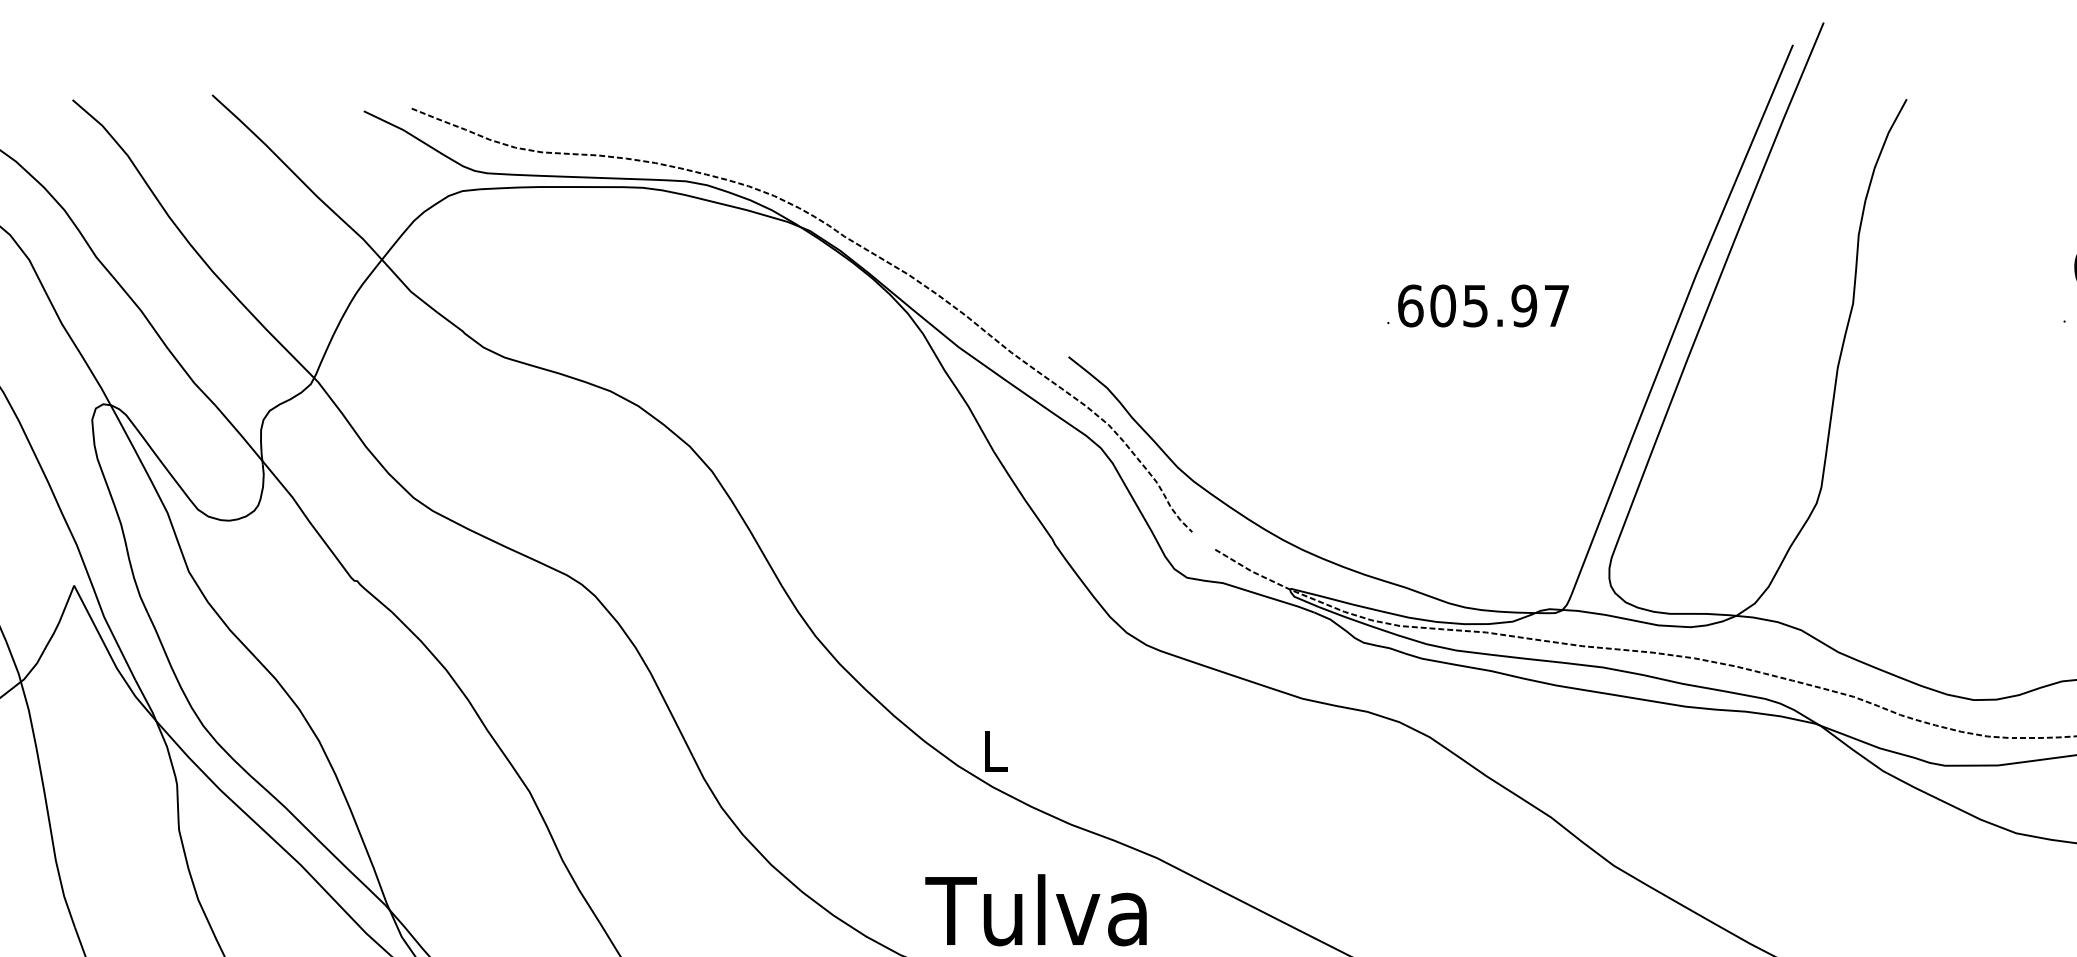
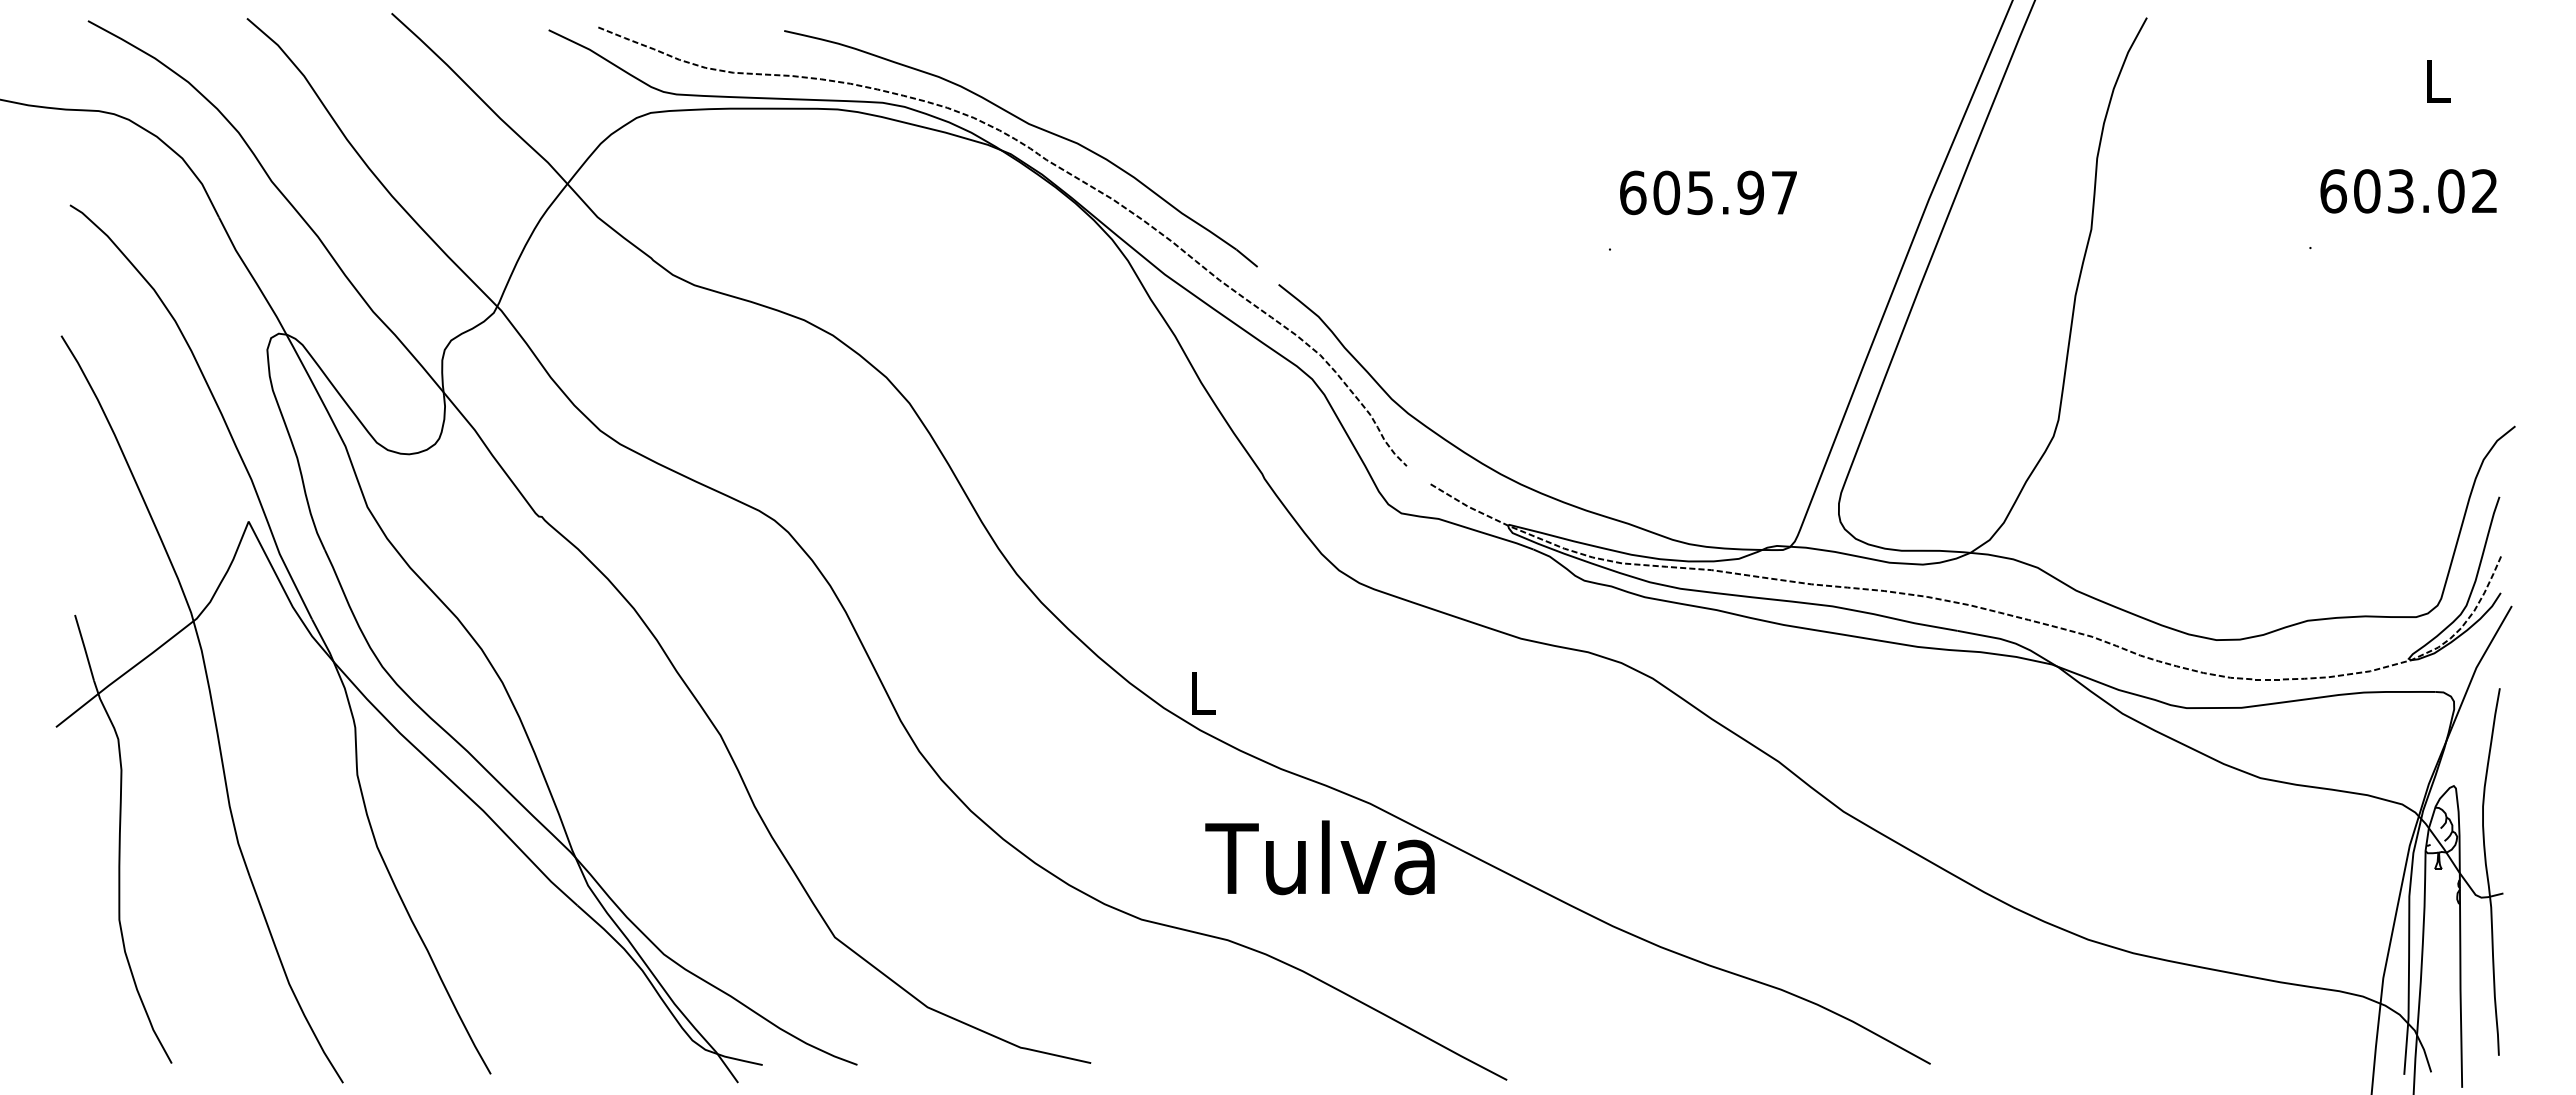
part: (827, 203) -> (1029, 125), added
text: (1483, 305) -> (1708, 192), moved
text: (1035, 909) -> (1319, 857), moved

